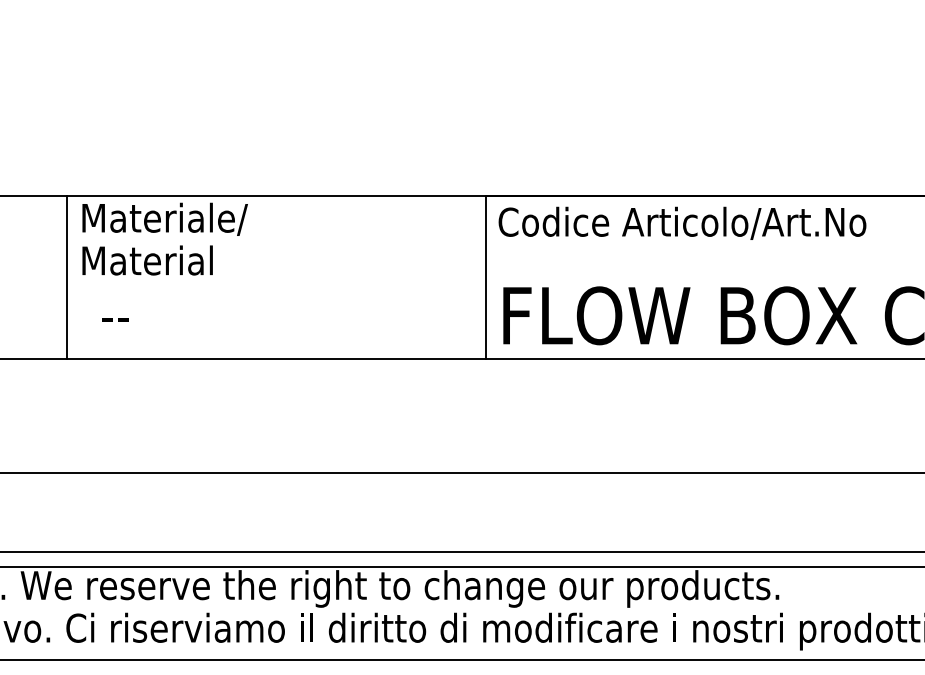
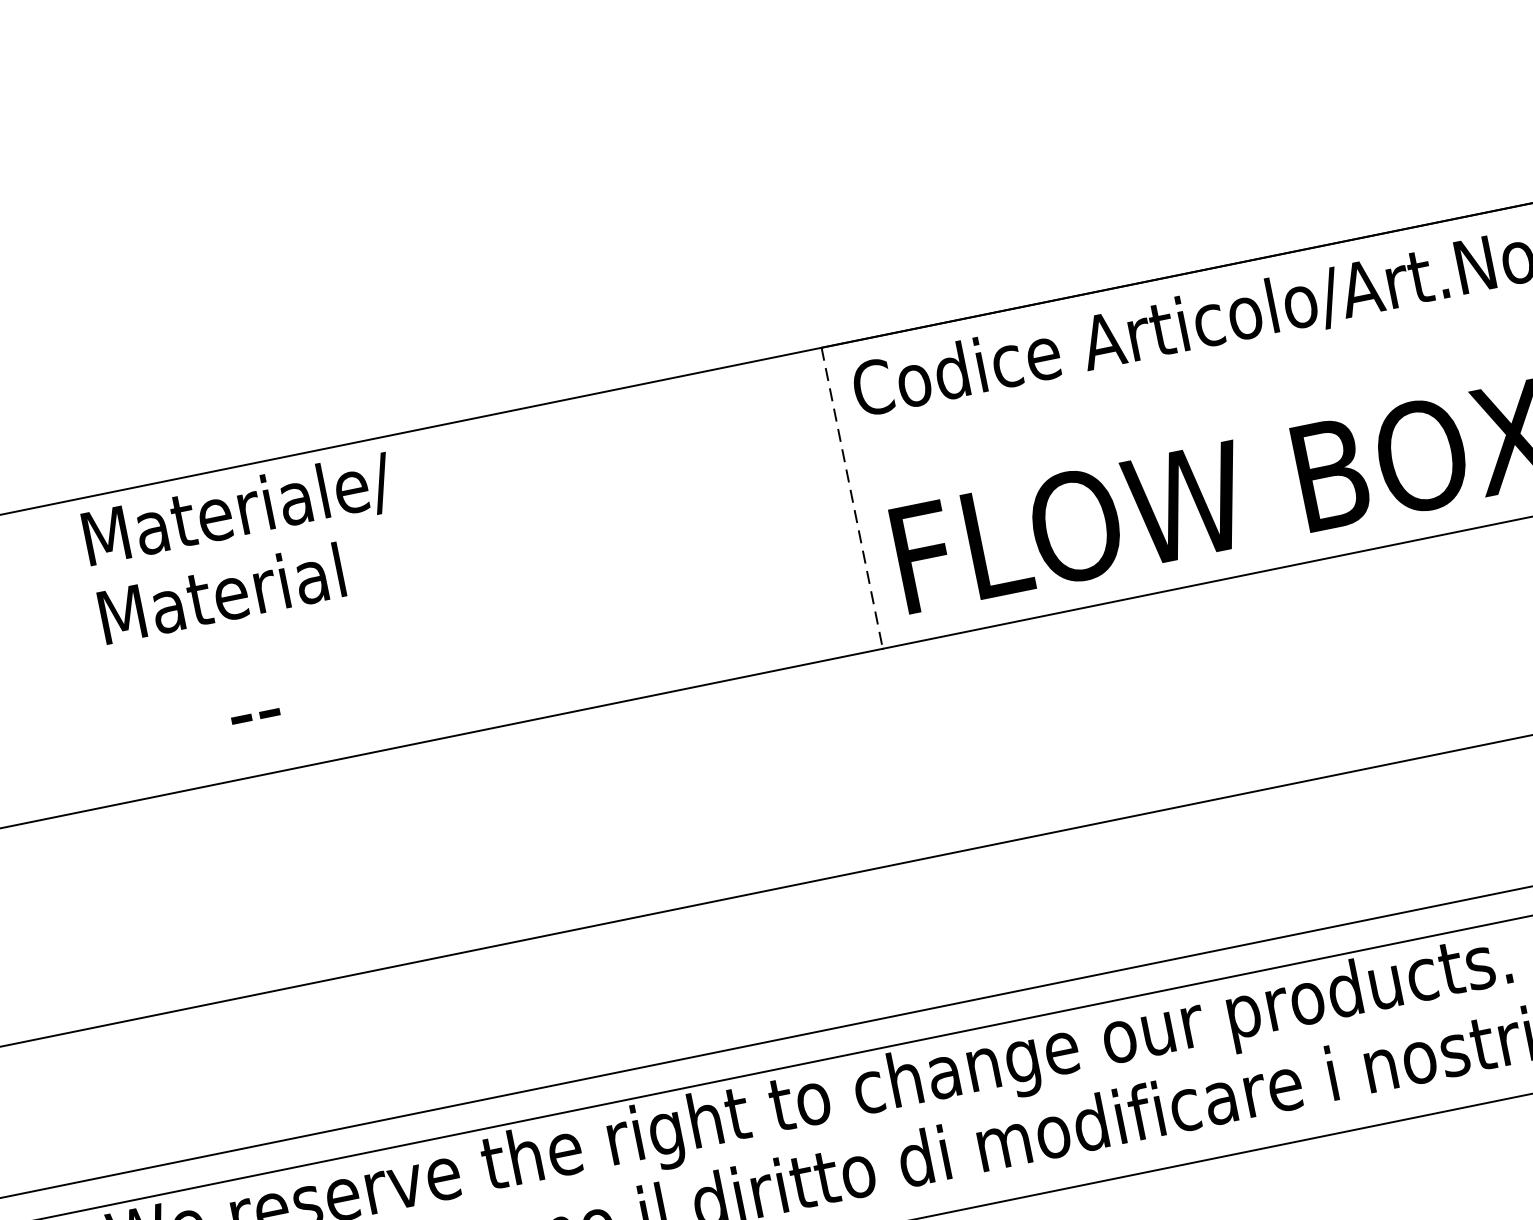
line: (66, 277) -> (78, 655), removed
line: (486, 277) -> (853, 497), solid -> dashed
text: (115, 319) -> (255, 715), moved

